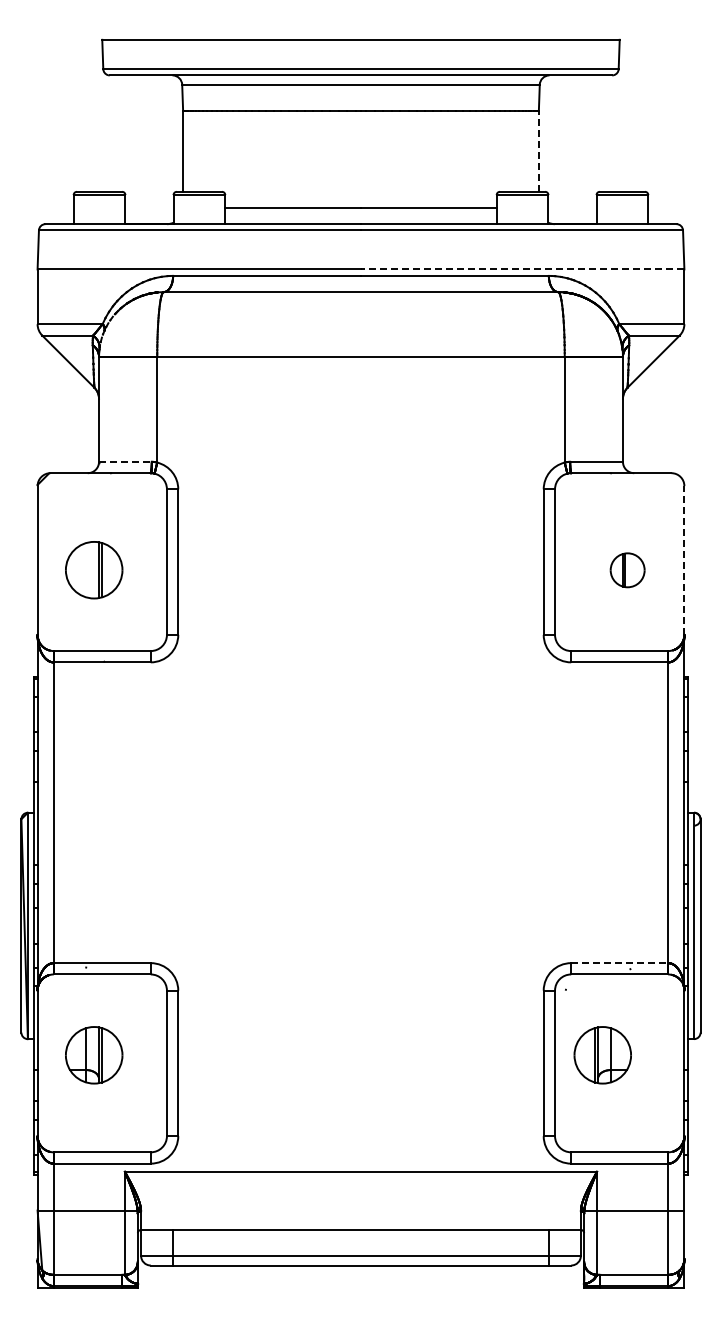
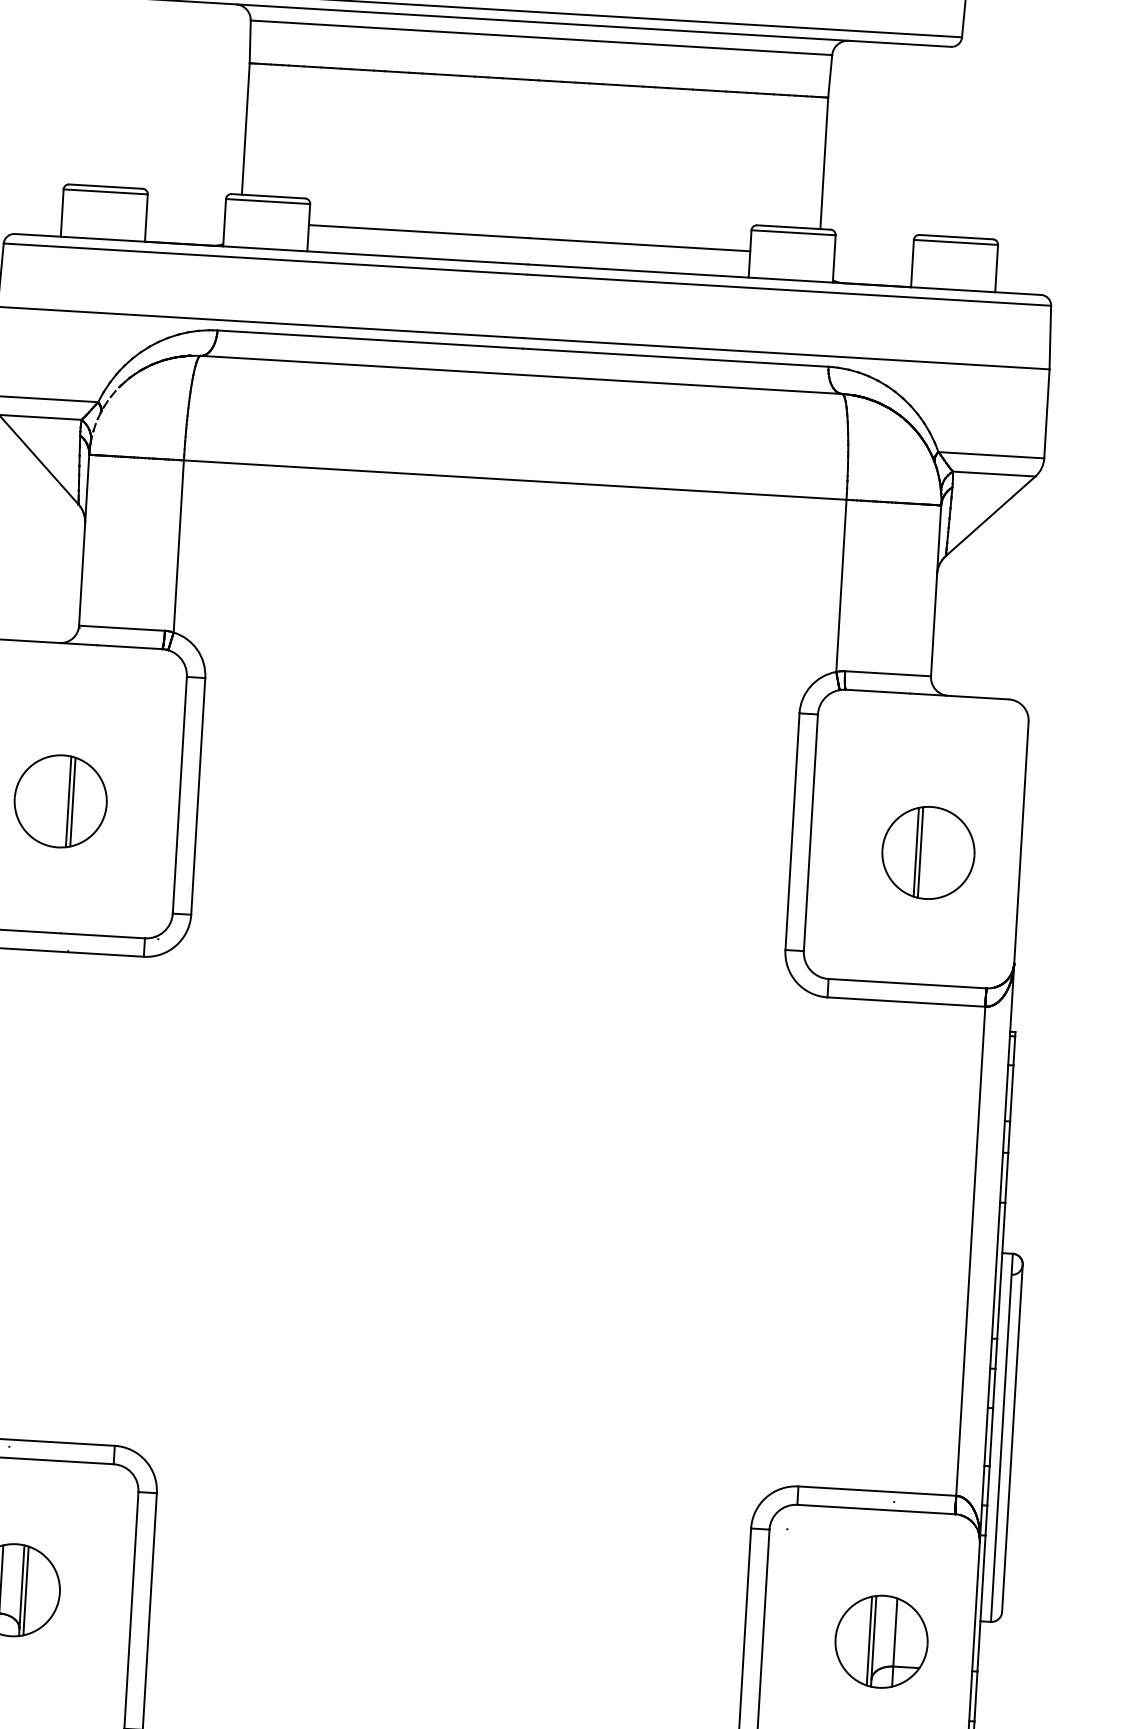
line: (538, 150) -> (823, 161), dashed -> solid
line: (522, 269) -> (786, 353), dashed -> solid
line: (125, 461) -> (122, 627), dashed -> solid
line: (684, 560) -> (1021, 842), dashed -> solid
part: (627, 570) -> (927, 853), size x1.67
line: (619, 963) -> (876, 1491), dashed -> solid
part: (602, 1055) -> (881, 1642), moved

